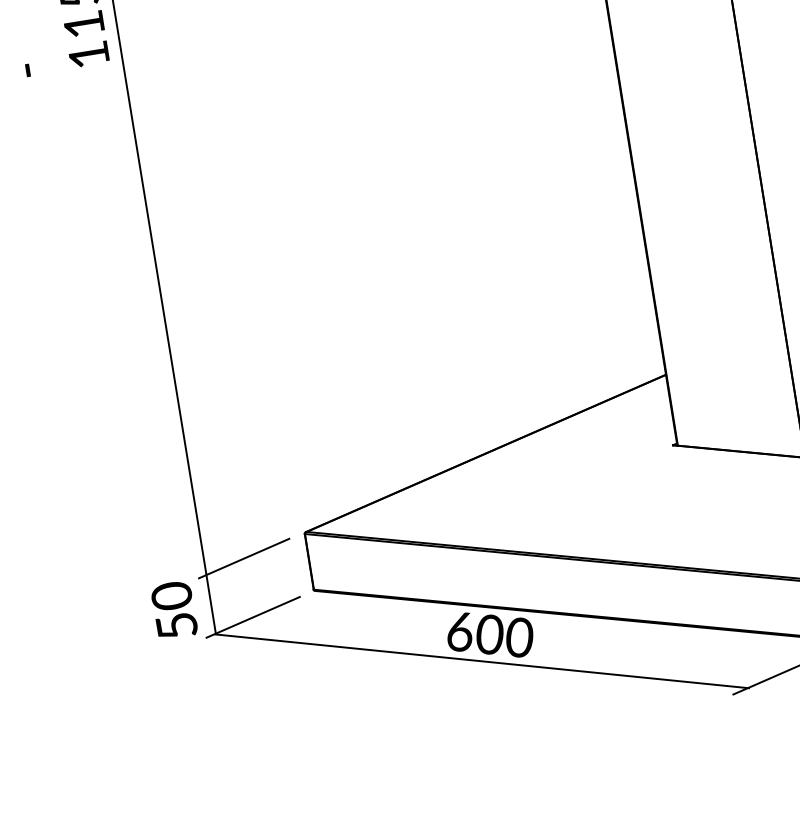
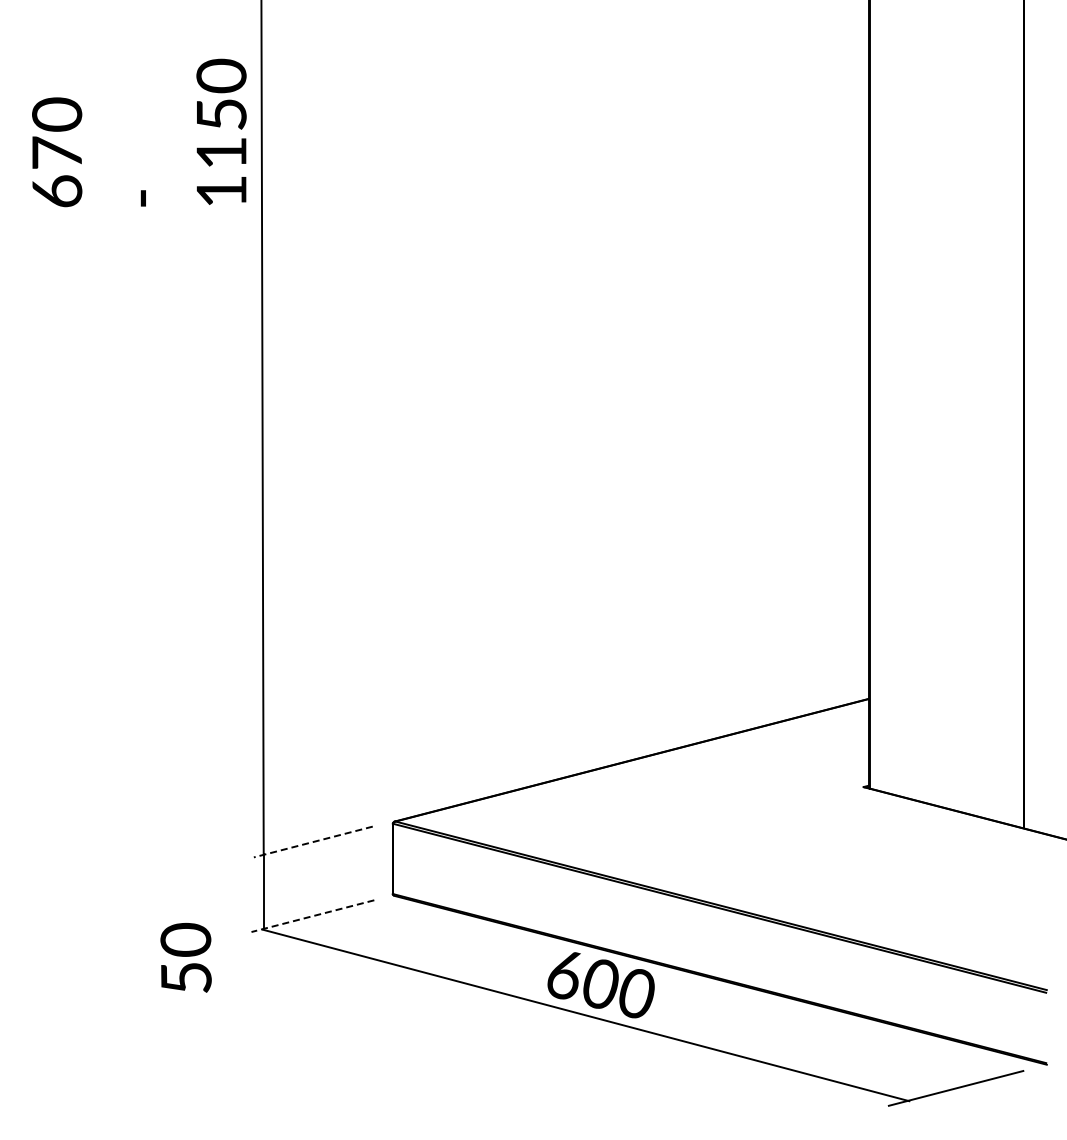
line: (243, 559) -> (312, 842), solid -> dashed
text: (173, 610) -> (185, 957), moved
line: (252, 617) -> (312, 916), solid -> dashed

